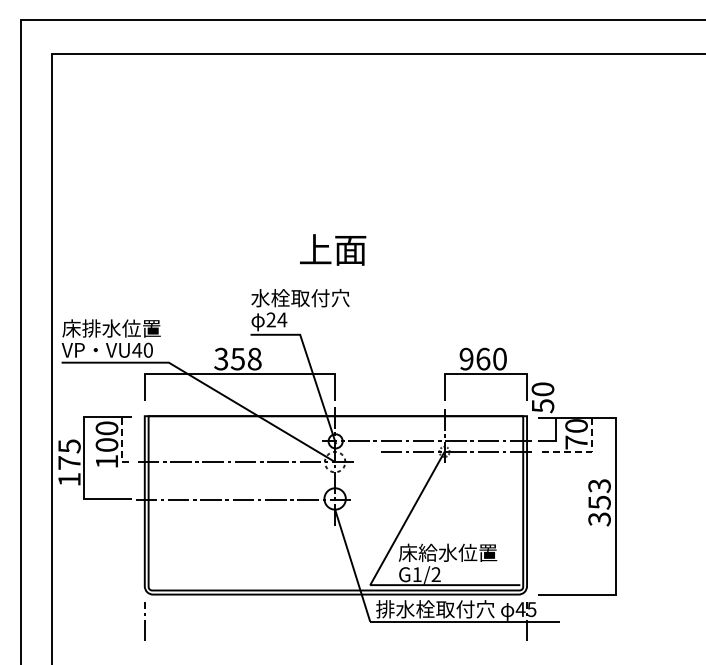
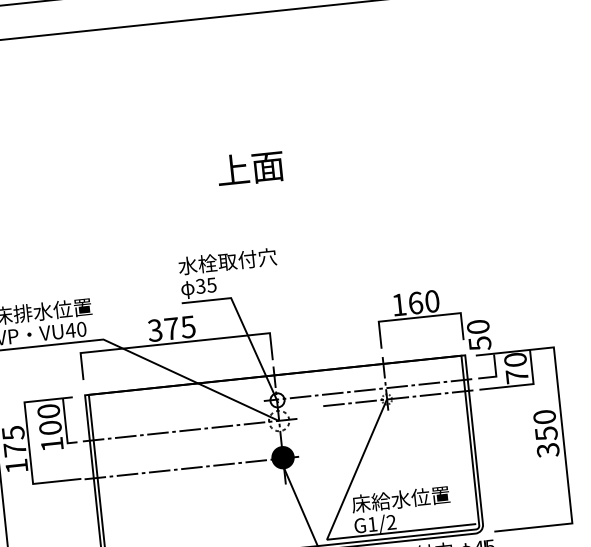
text: (333, 249) -> (250, 168), moved
text: (276, 319) -> (205, 285), 24 -> 35
text: (245, 358) -> (179, 327), 358 -> 375
text: (466, 358) -> (398, 304), 960 -> 160
line: (122, 445) -> (65, 426), dashed -> solid
line: (582, 451) -> (524, 384), dashed -> solid
text: (599, 486) -> (544, 417), 353 -> 350
fill: (334, 498) -> (282, 457), added

